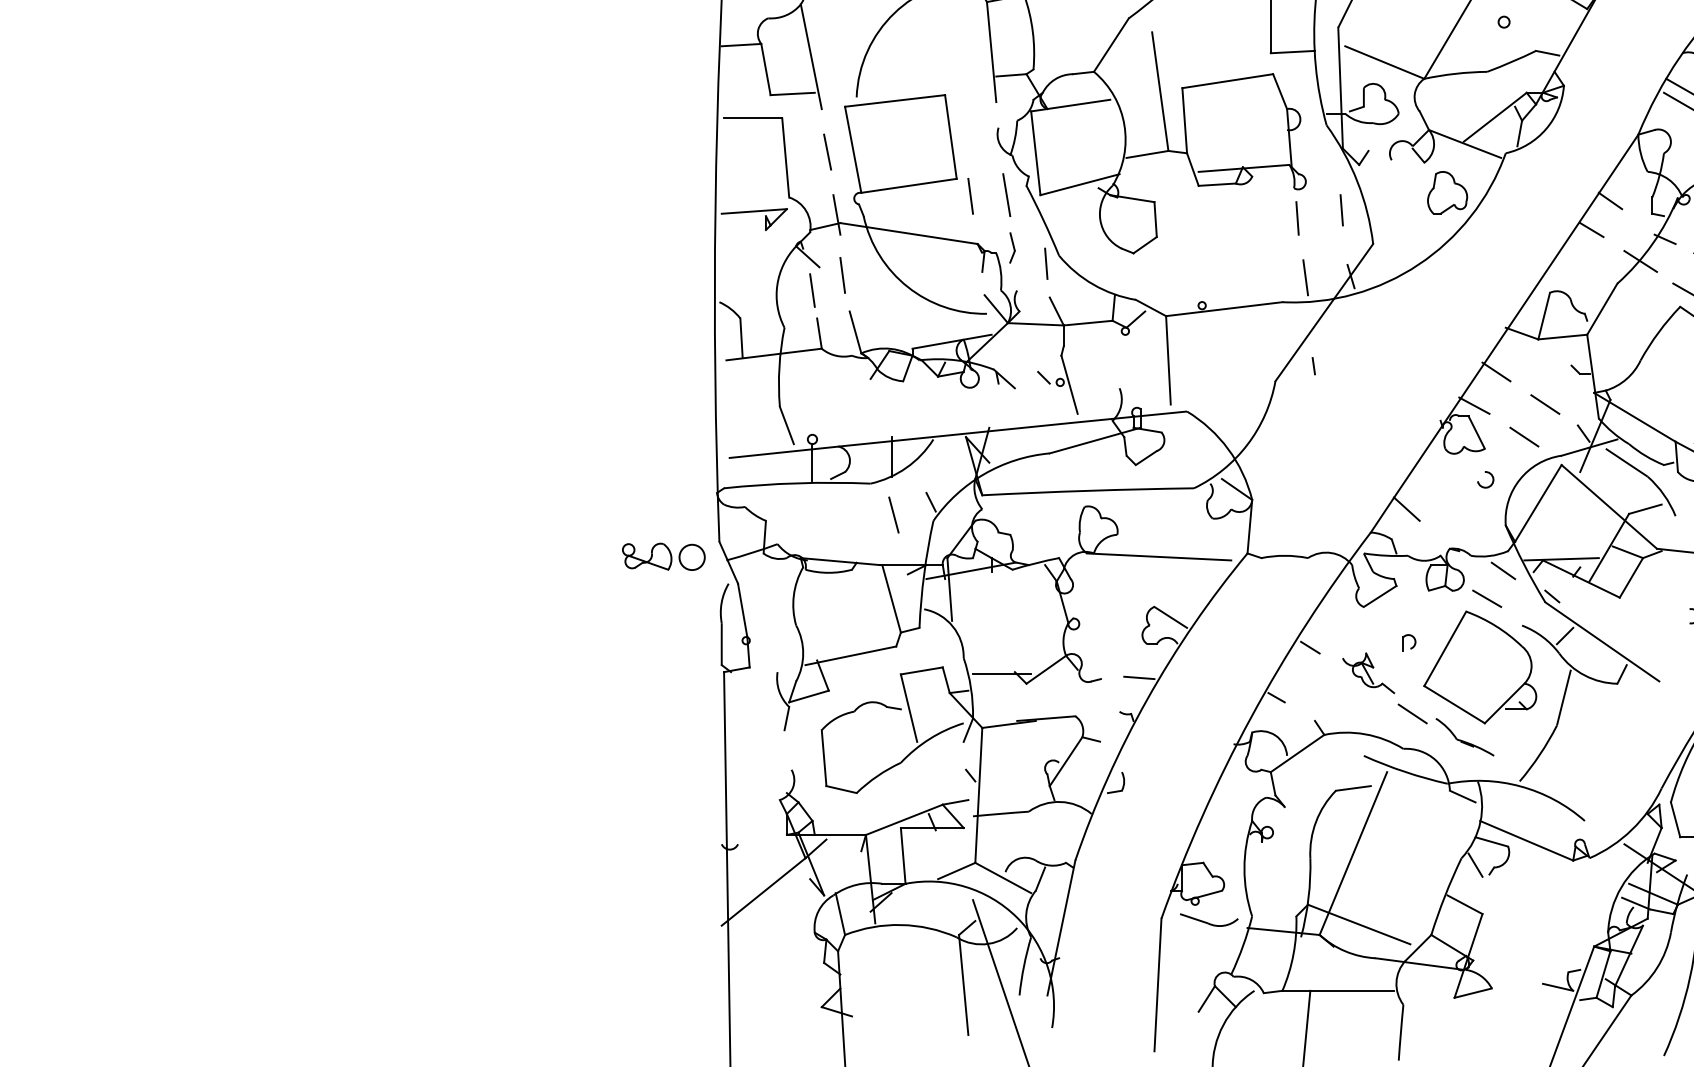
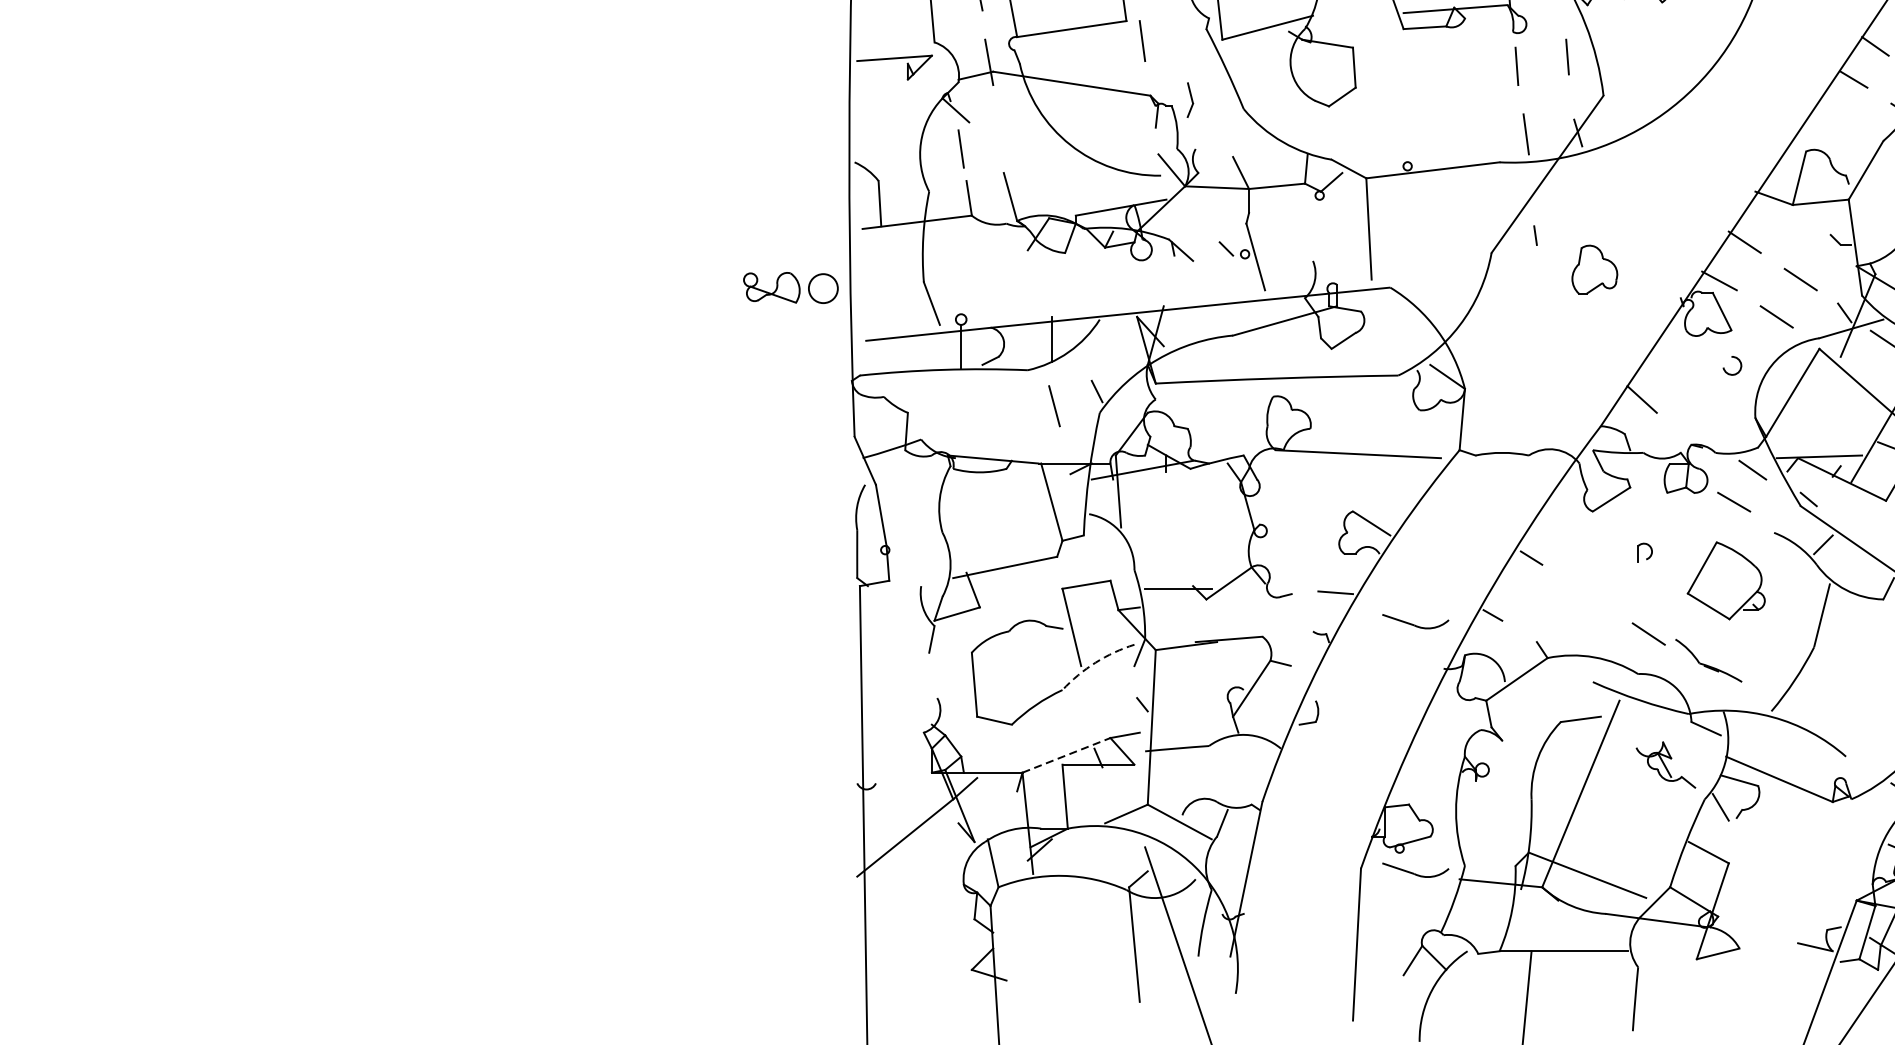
part: (1447, 192) -> (1594, 269), moved
line: (1006, 195) -> (1183, 40), removed
line: (1046, 263) -> (1229, 118), removed
line: (842, 274) -> (995, 130), removed
part: (663, 556) -> (790, 287), moved
part: (1480, 667) -> (1726, 580), size x0.6
part: (1368, 673) -> (1665, 765), moved
part: (1209, 702) -> (1416, 620), added
arc: (929, 738) -> (1095, 662), solid -> dashed
line: (904, 819) -> (1066, 754), solid -> dashed

